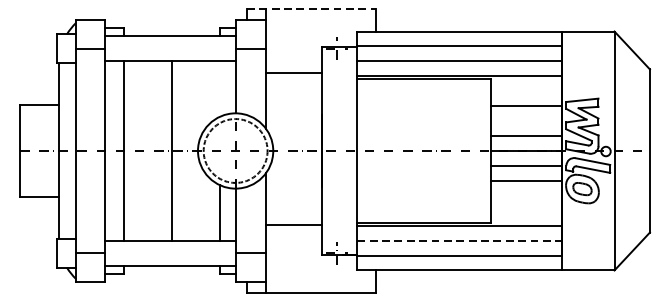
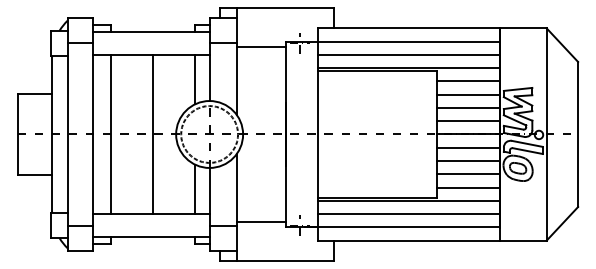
line: (311, 9) -> (277, 8), dashed -> solid
line: (293, 73) -> (261, 47), moved
line: (219, 89) -> (195, 79), added
line: (526, 91) -> (468, 81), added
line: (526, 120) -> (468, 107), added
line: (526, 195) -> (468, 174), added
line: (526, 210) -> (468, 187), added
line: (293, 225) -> (261, 221), moved
line: (460, 240) -> (409, 214), dashed -> solid

